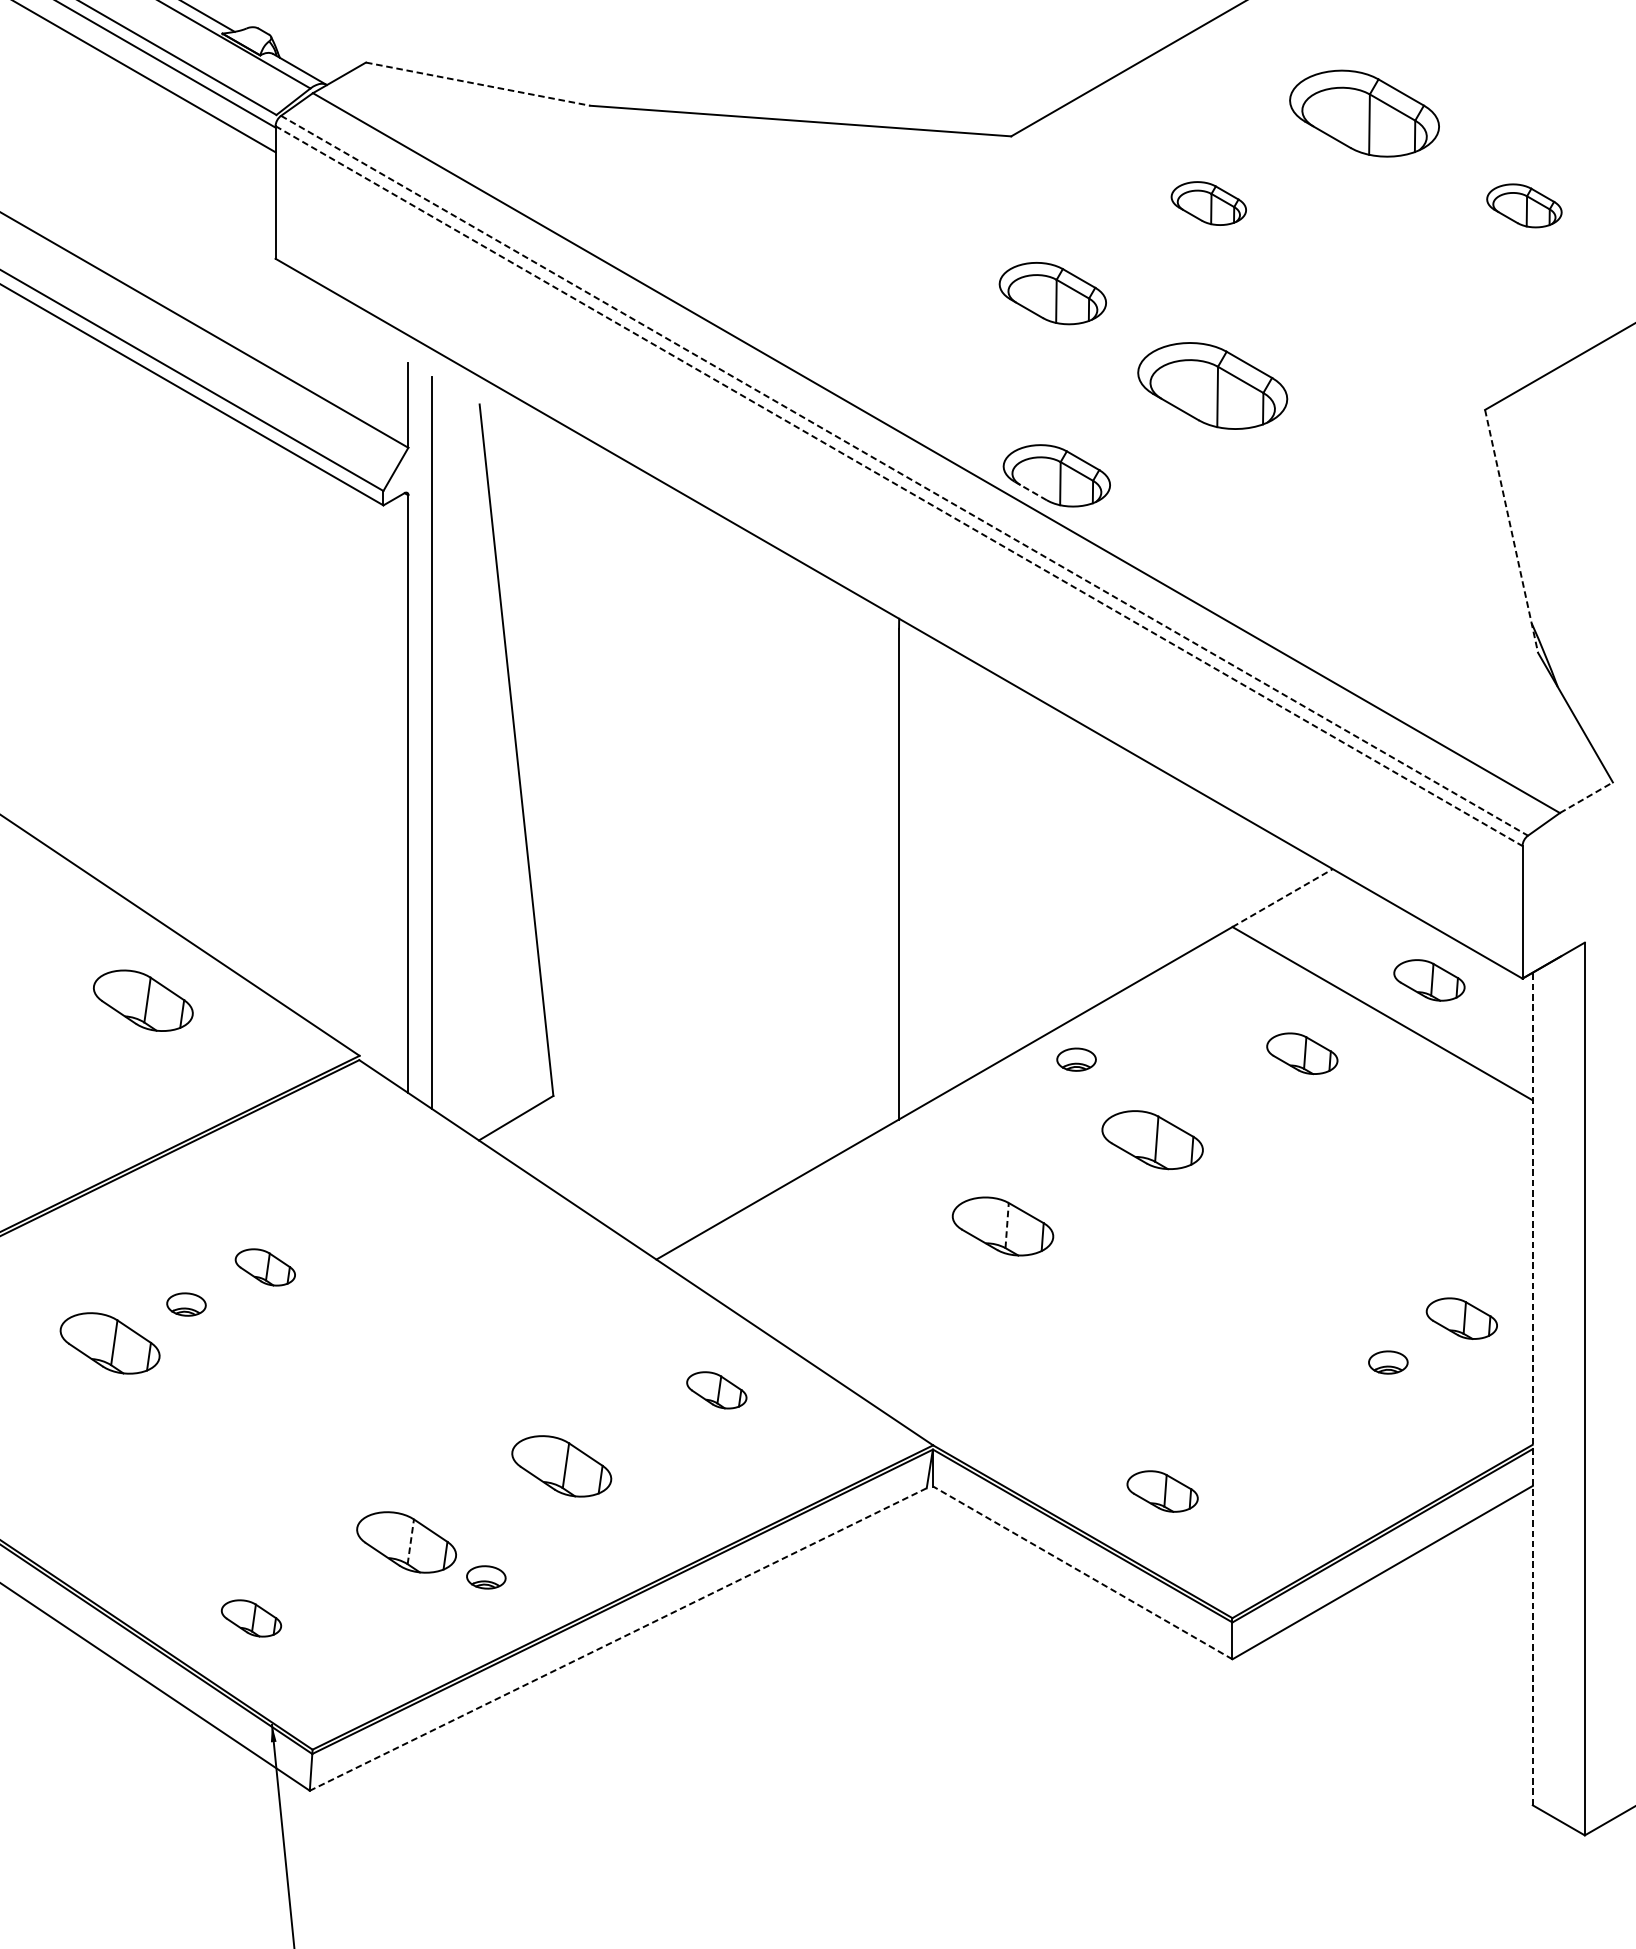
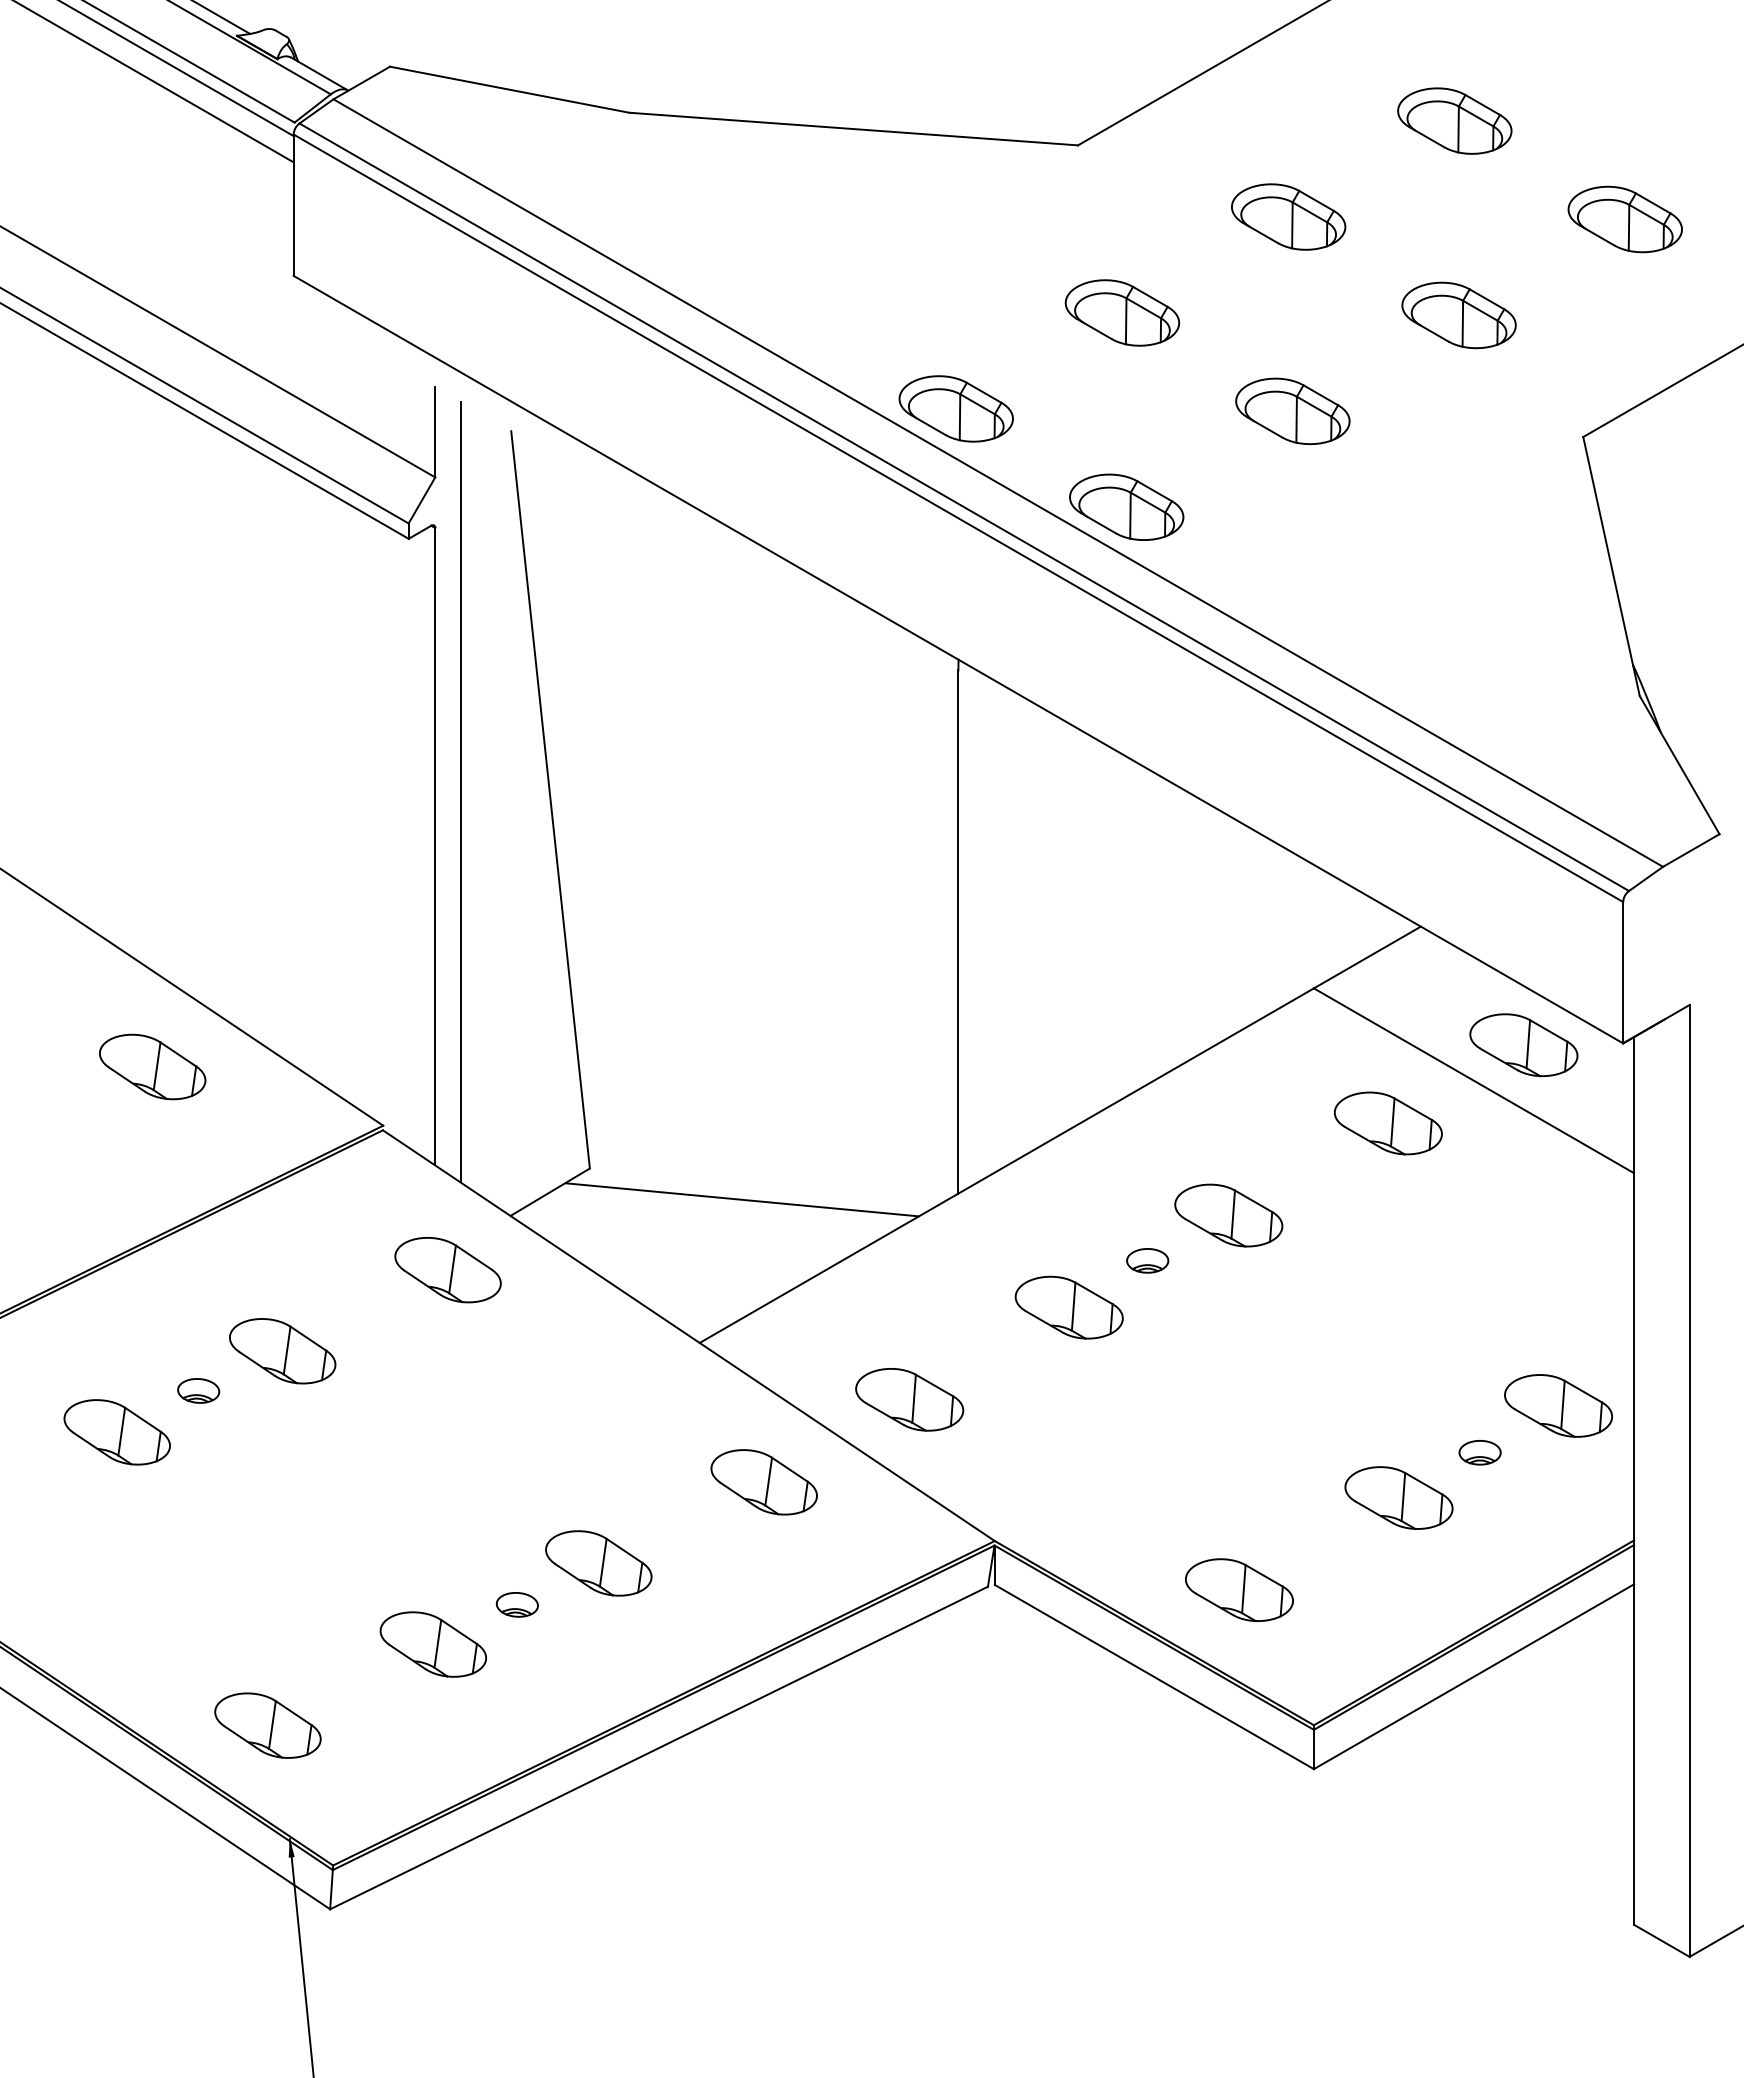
line: (478, 83) -> (509, 89), dashed -> solid
part: (1364, 113) -> (1454, 120), size x0.71
part: (1208, 203) -> (1288, 216), size x1.43
part: (1523, 205) -> (1624, 219), size x1.43
part: (1368, 295) -> (1458, 315), added
part: (896, 383) -> (955, 408), added
part: (1212, 385) -> (1292, 410), size x0.71
line: (904, 476) -> (964, 507), dashed -> solid
line: (899, 486) -> (958, 518), dashed -> solid
line: (1030, 491) -> (1098, 523), dashed -> solid
line: (1511, 531) -> (1611, 566), dashed -> solid
line: (1586, 797) -> (1691, 850), dashed -> solid
line: (1282, 898) -> (1367, 957), dashed -> solid
part: (1429, 980) -> (1523, 1045), size x1.43
part: (1302, 1053) -> (1388, 1123), size x1.43
part: (1076, 1059) -> (1147, 1260), moved
line: (696, 1125) -> (742, 1199), added
part: (419, 1191) -> (447, 1270), added
line: (1006, 1225) -> (1073, 1306), dashed -> solid
part: (265, 1267) -> (282, 1351), size x1.67
part: (853, 1312) -> (909, 1399), added
part: (1461, 1318) -> (1558, 1405), size x1.43
line: (1533, 1388) -> (1634, 1480), dashed -> solid
part: (716, 1390) -> (763, 1482), size x1.67
part: (1311, 1404) -> (1398, 1497), added
part: (1162, 1491) -> (1239, 1590), size x1.43
line: (410, 1541) -> (437, 1643), dashed -> solid
line: (1082, 1572) -> (1153, 1676), dashed -> solid
part: (485, 1577) -> (516, 1604), moved
part: (251, 1618) -> (267, 1725), size x1.67
line: (617, 1639) -> (658, 1748), dashed -> solid

